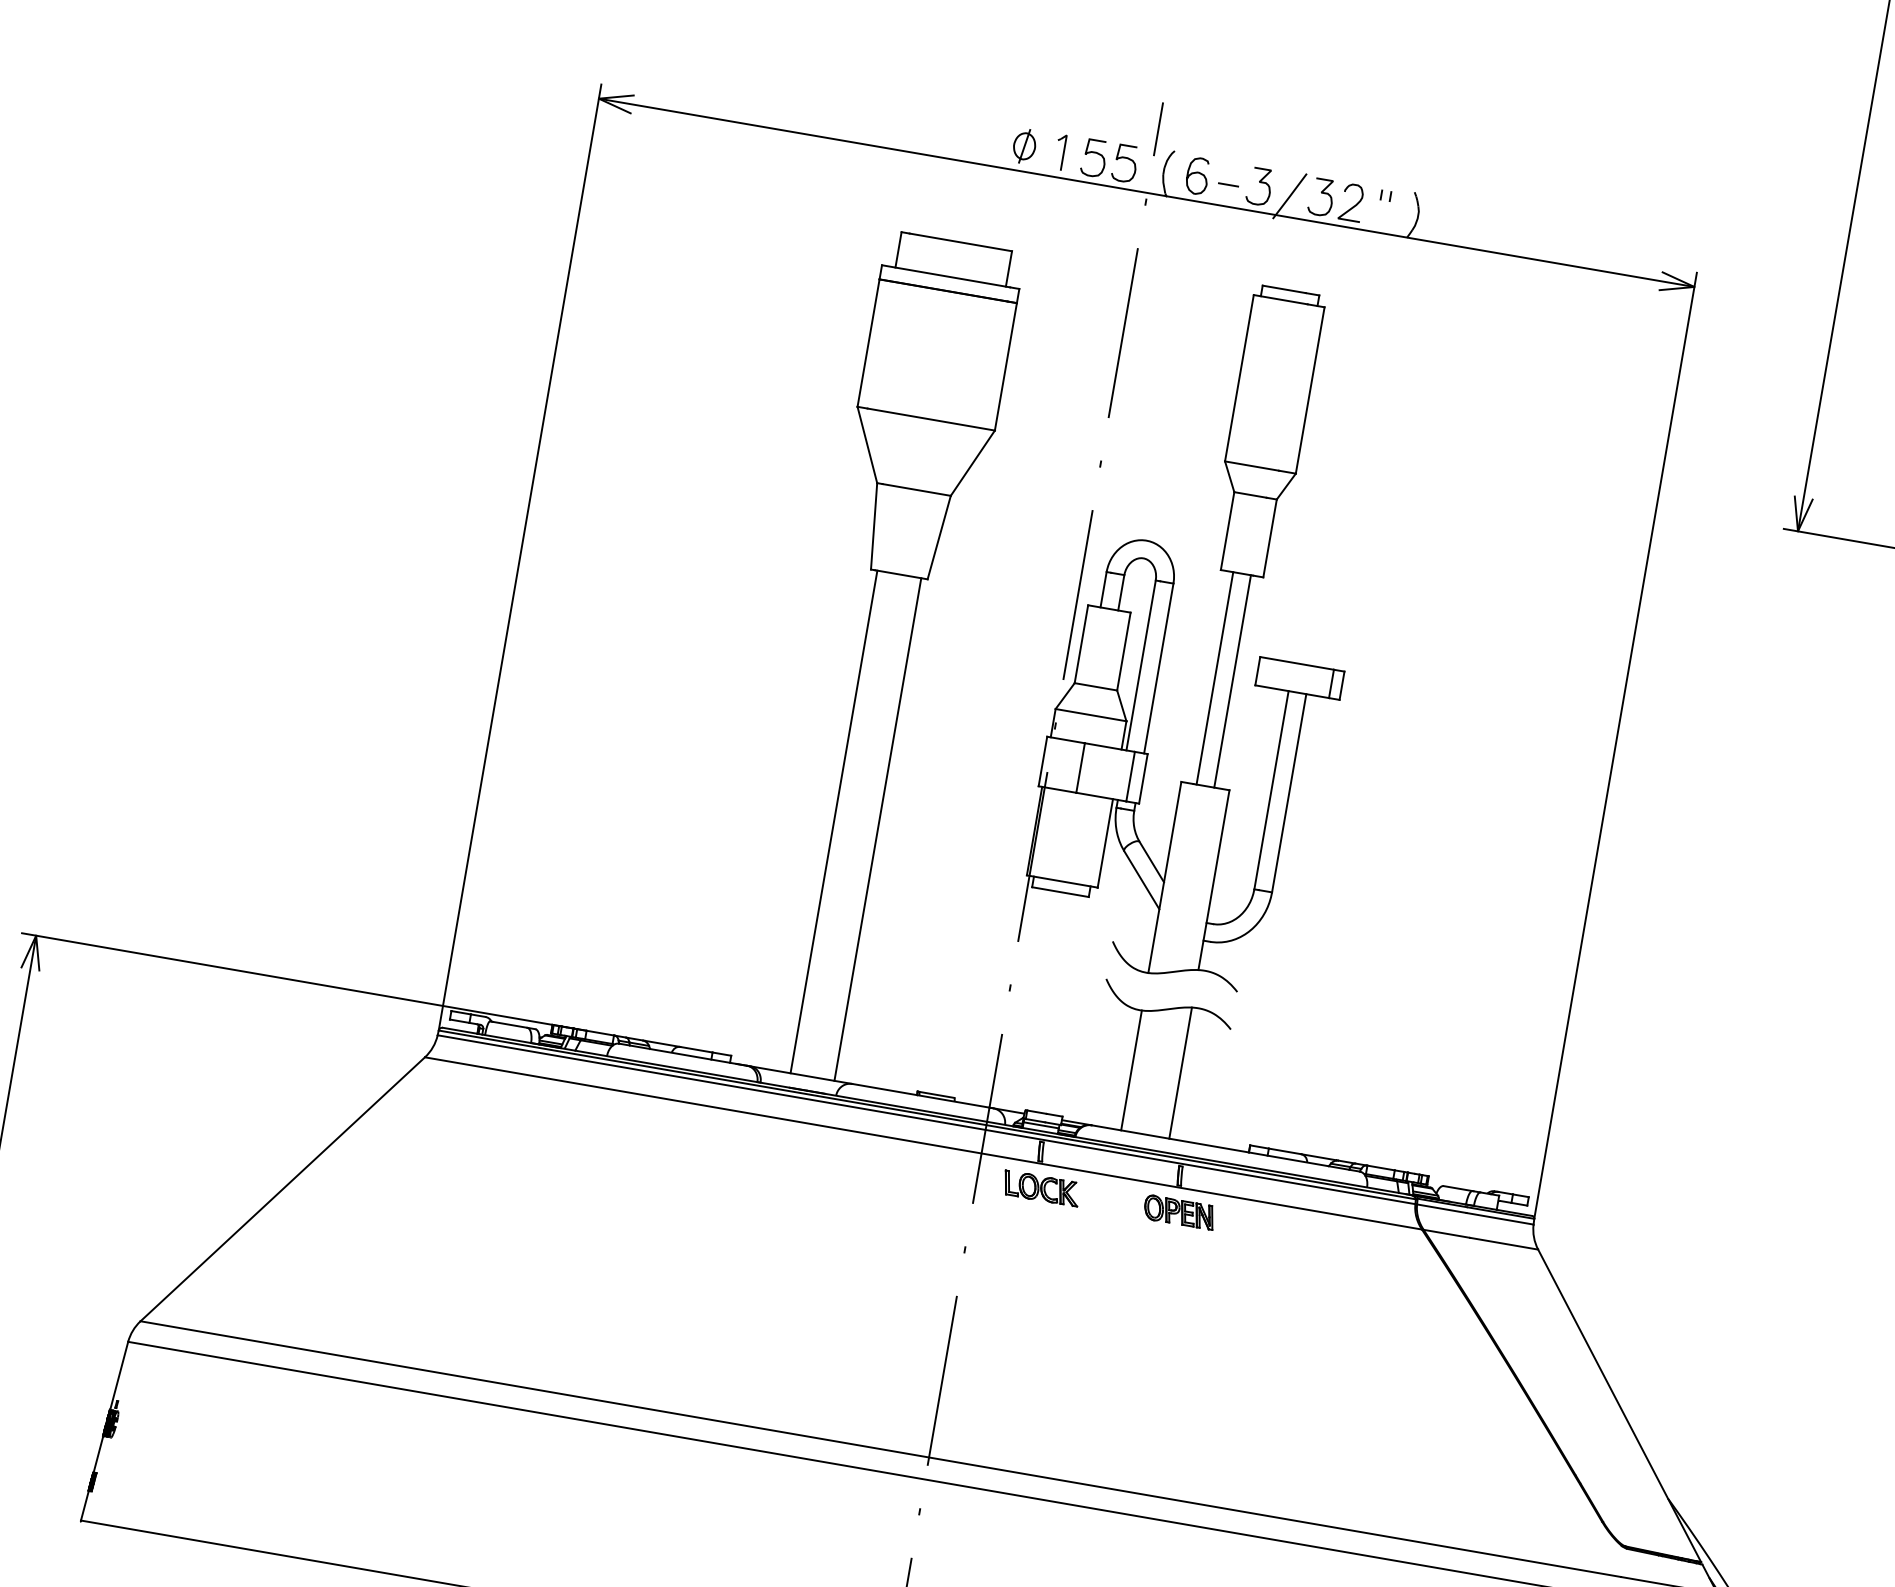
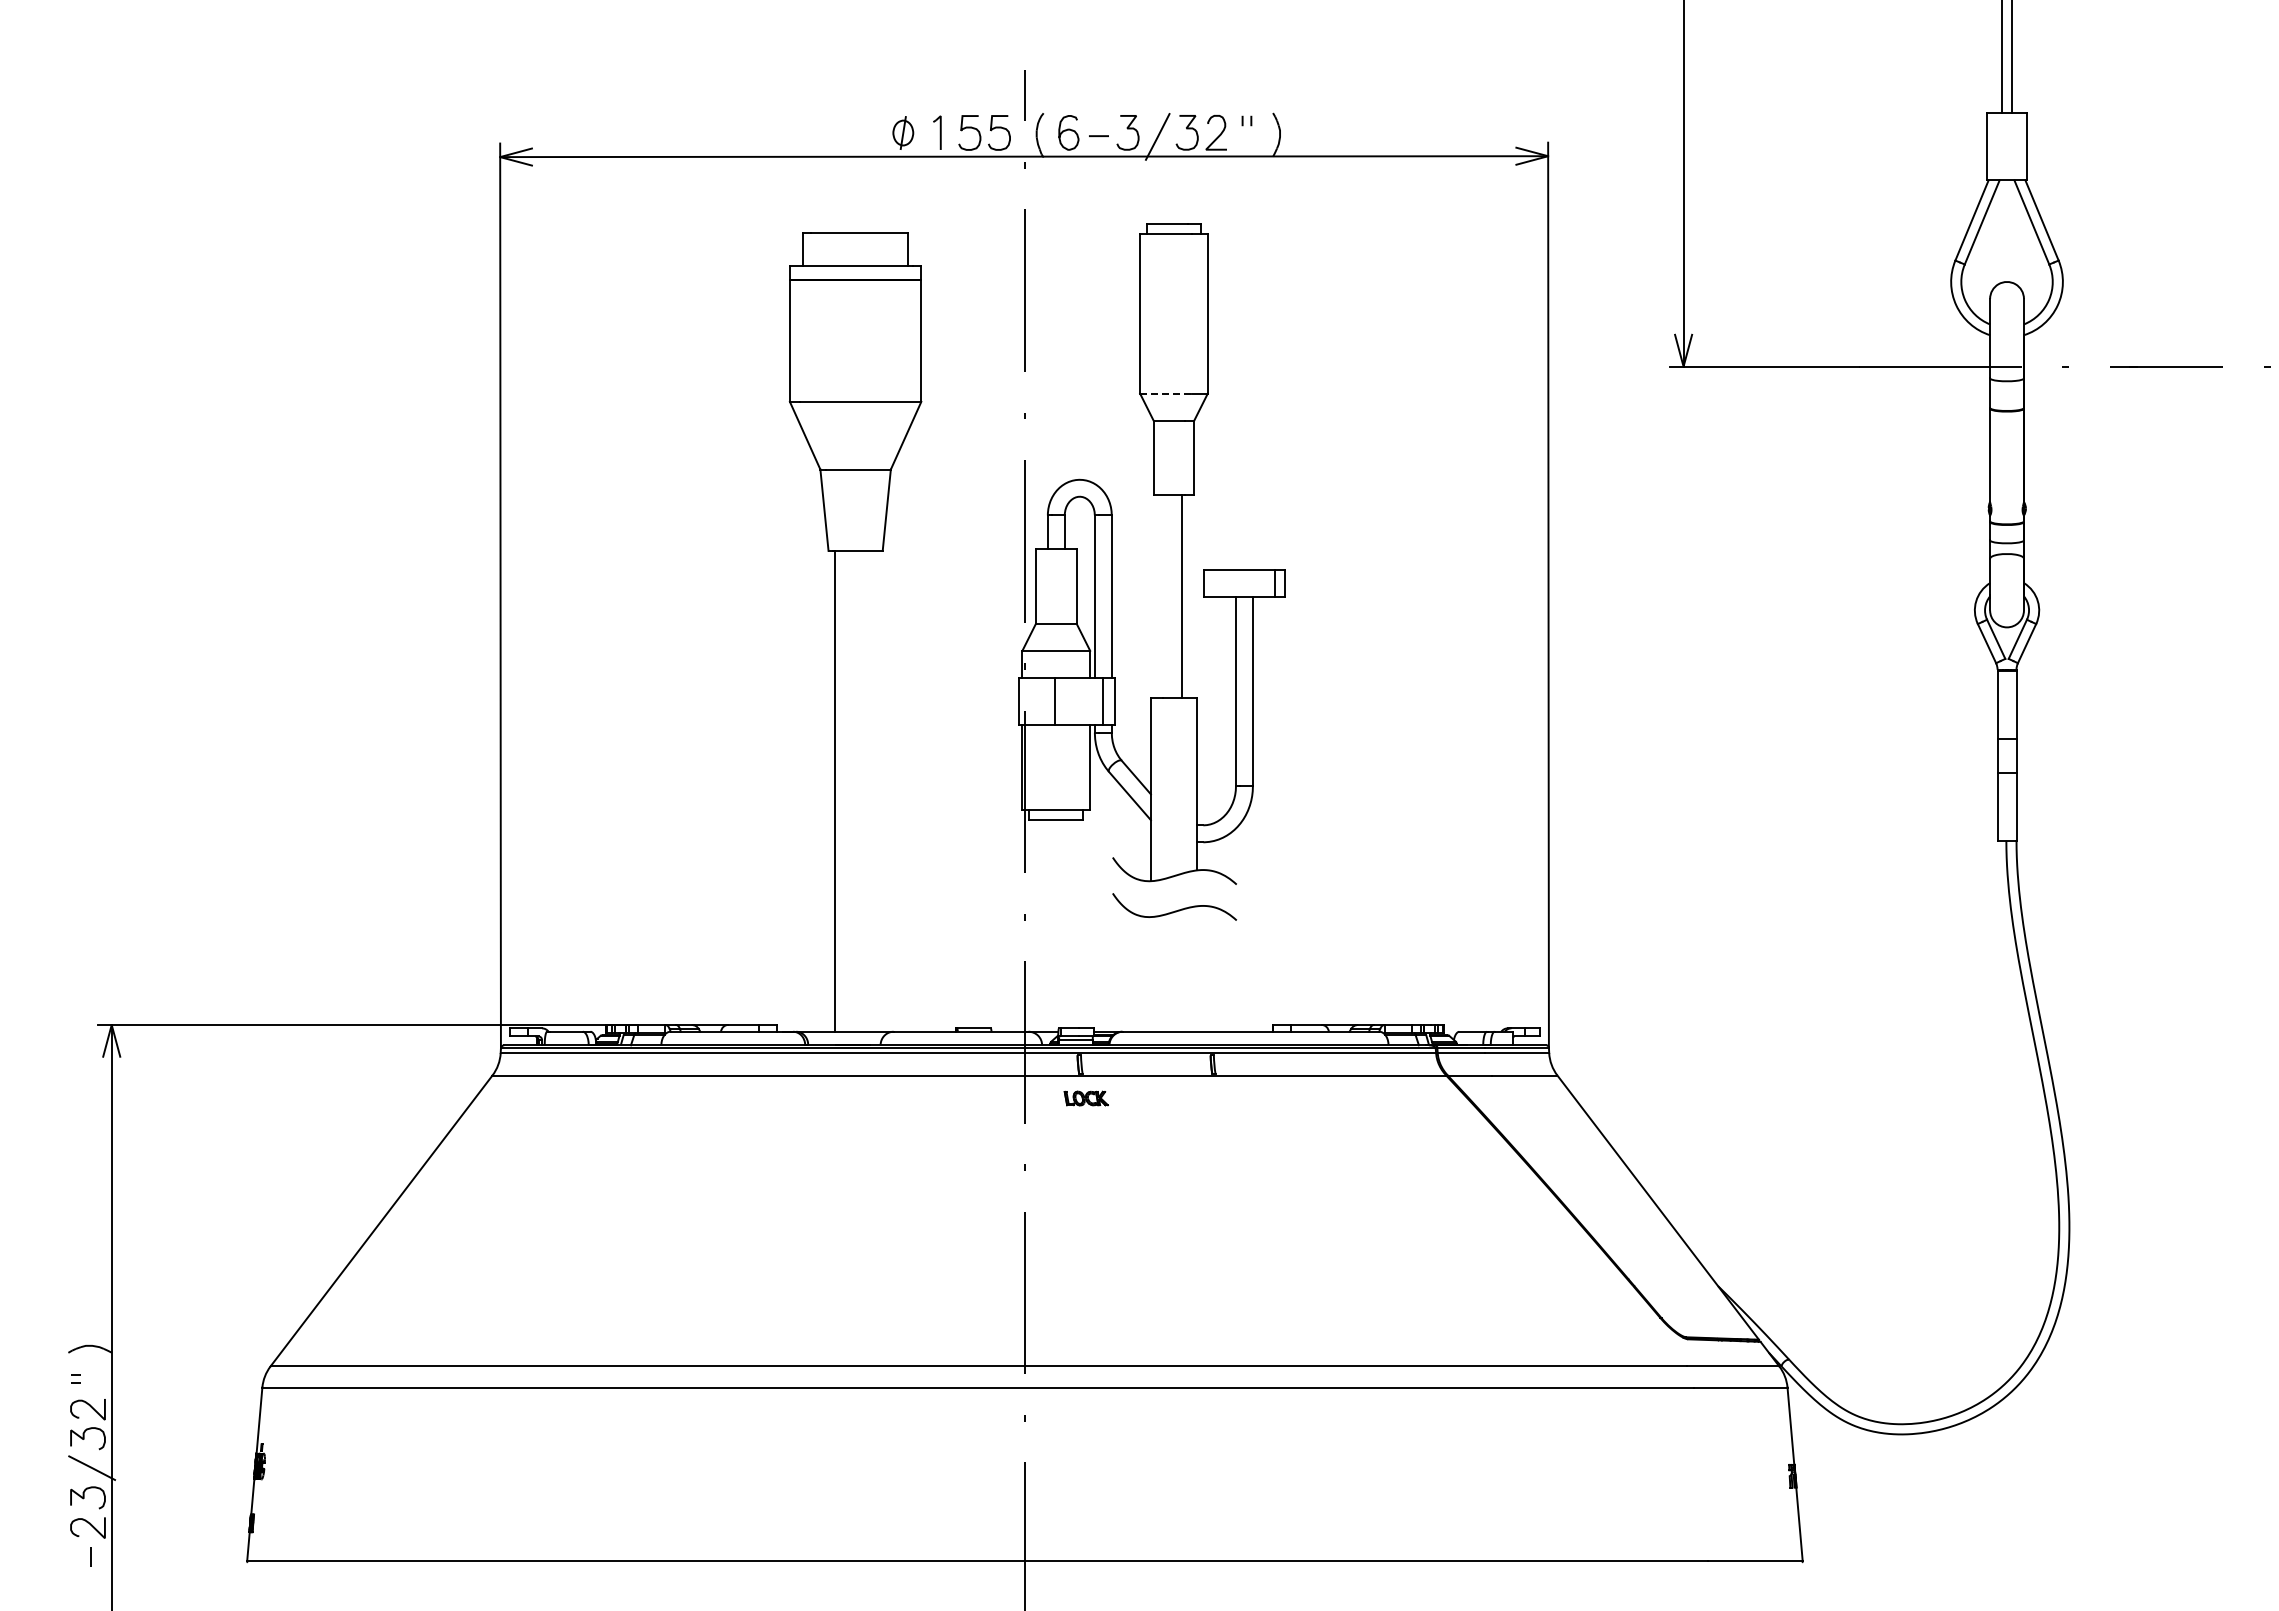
line: (1251, 465) -> (1165, 393), solid -> dashed
line: (1214, 678) -> (1165, 596), removed
line: (877, 828) -> (876, 790), removed
line: (1131, 1070) -> (1150, 974), removed
line: (1180, 1072) -> (1196, 968), removed
part: (1041, 1188) -> (1086, 1098), size x0.6
part: (1179, 1212) -> (1218, 1098), removed

